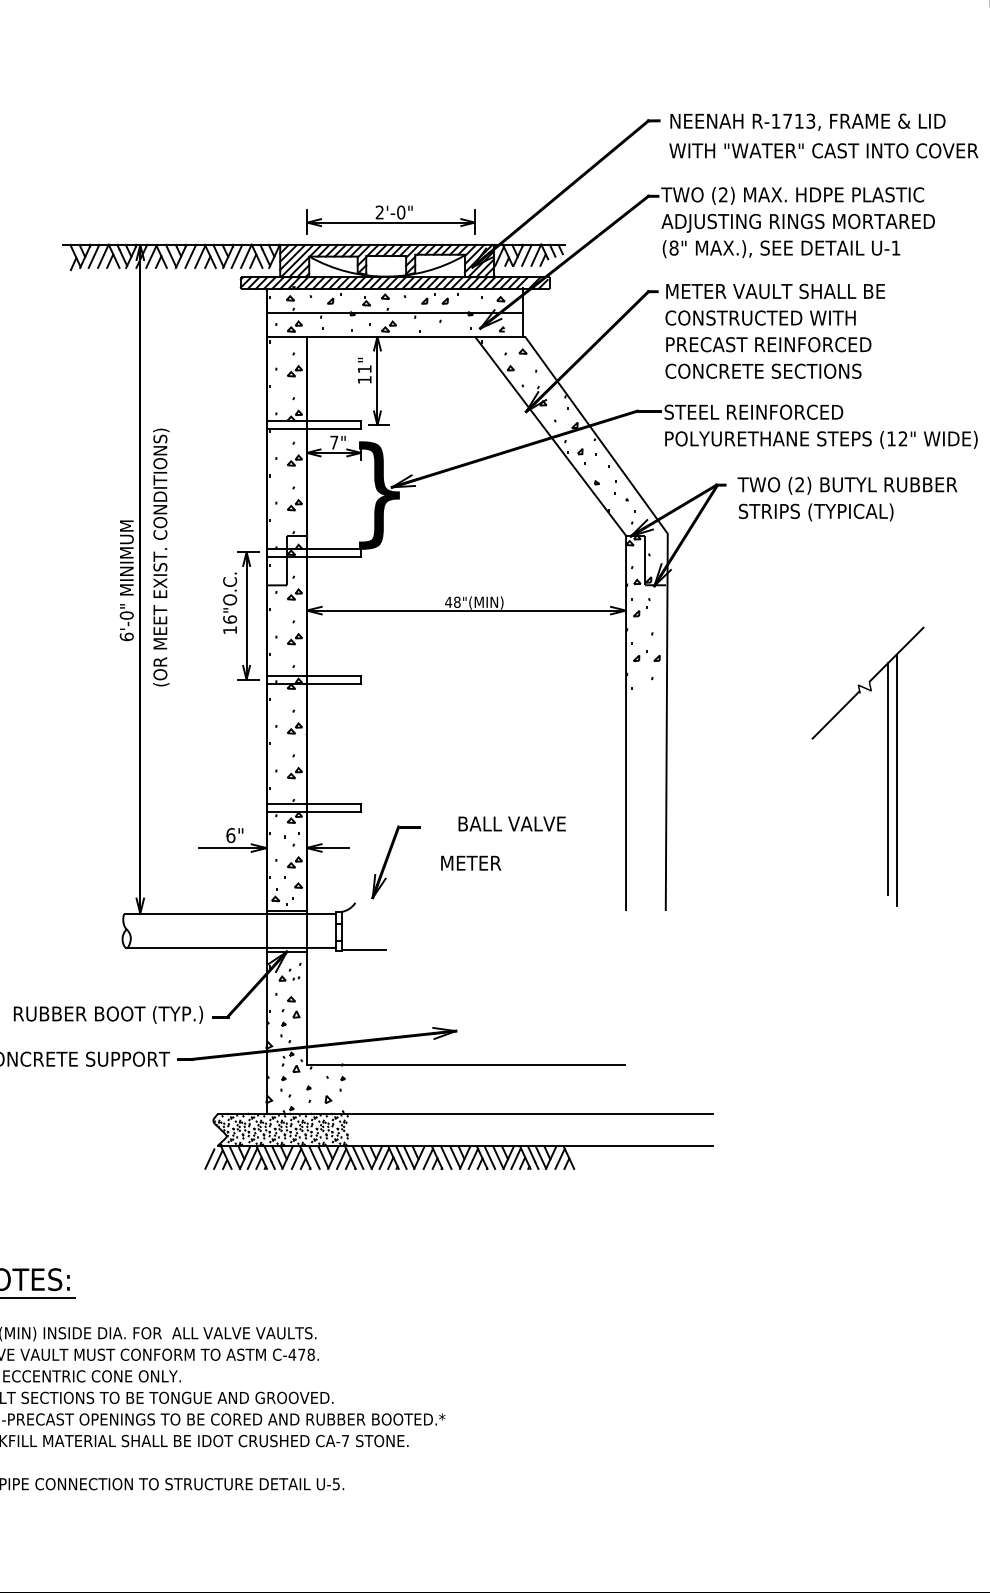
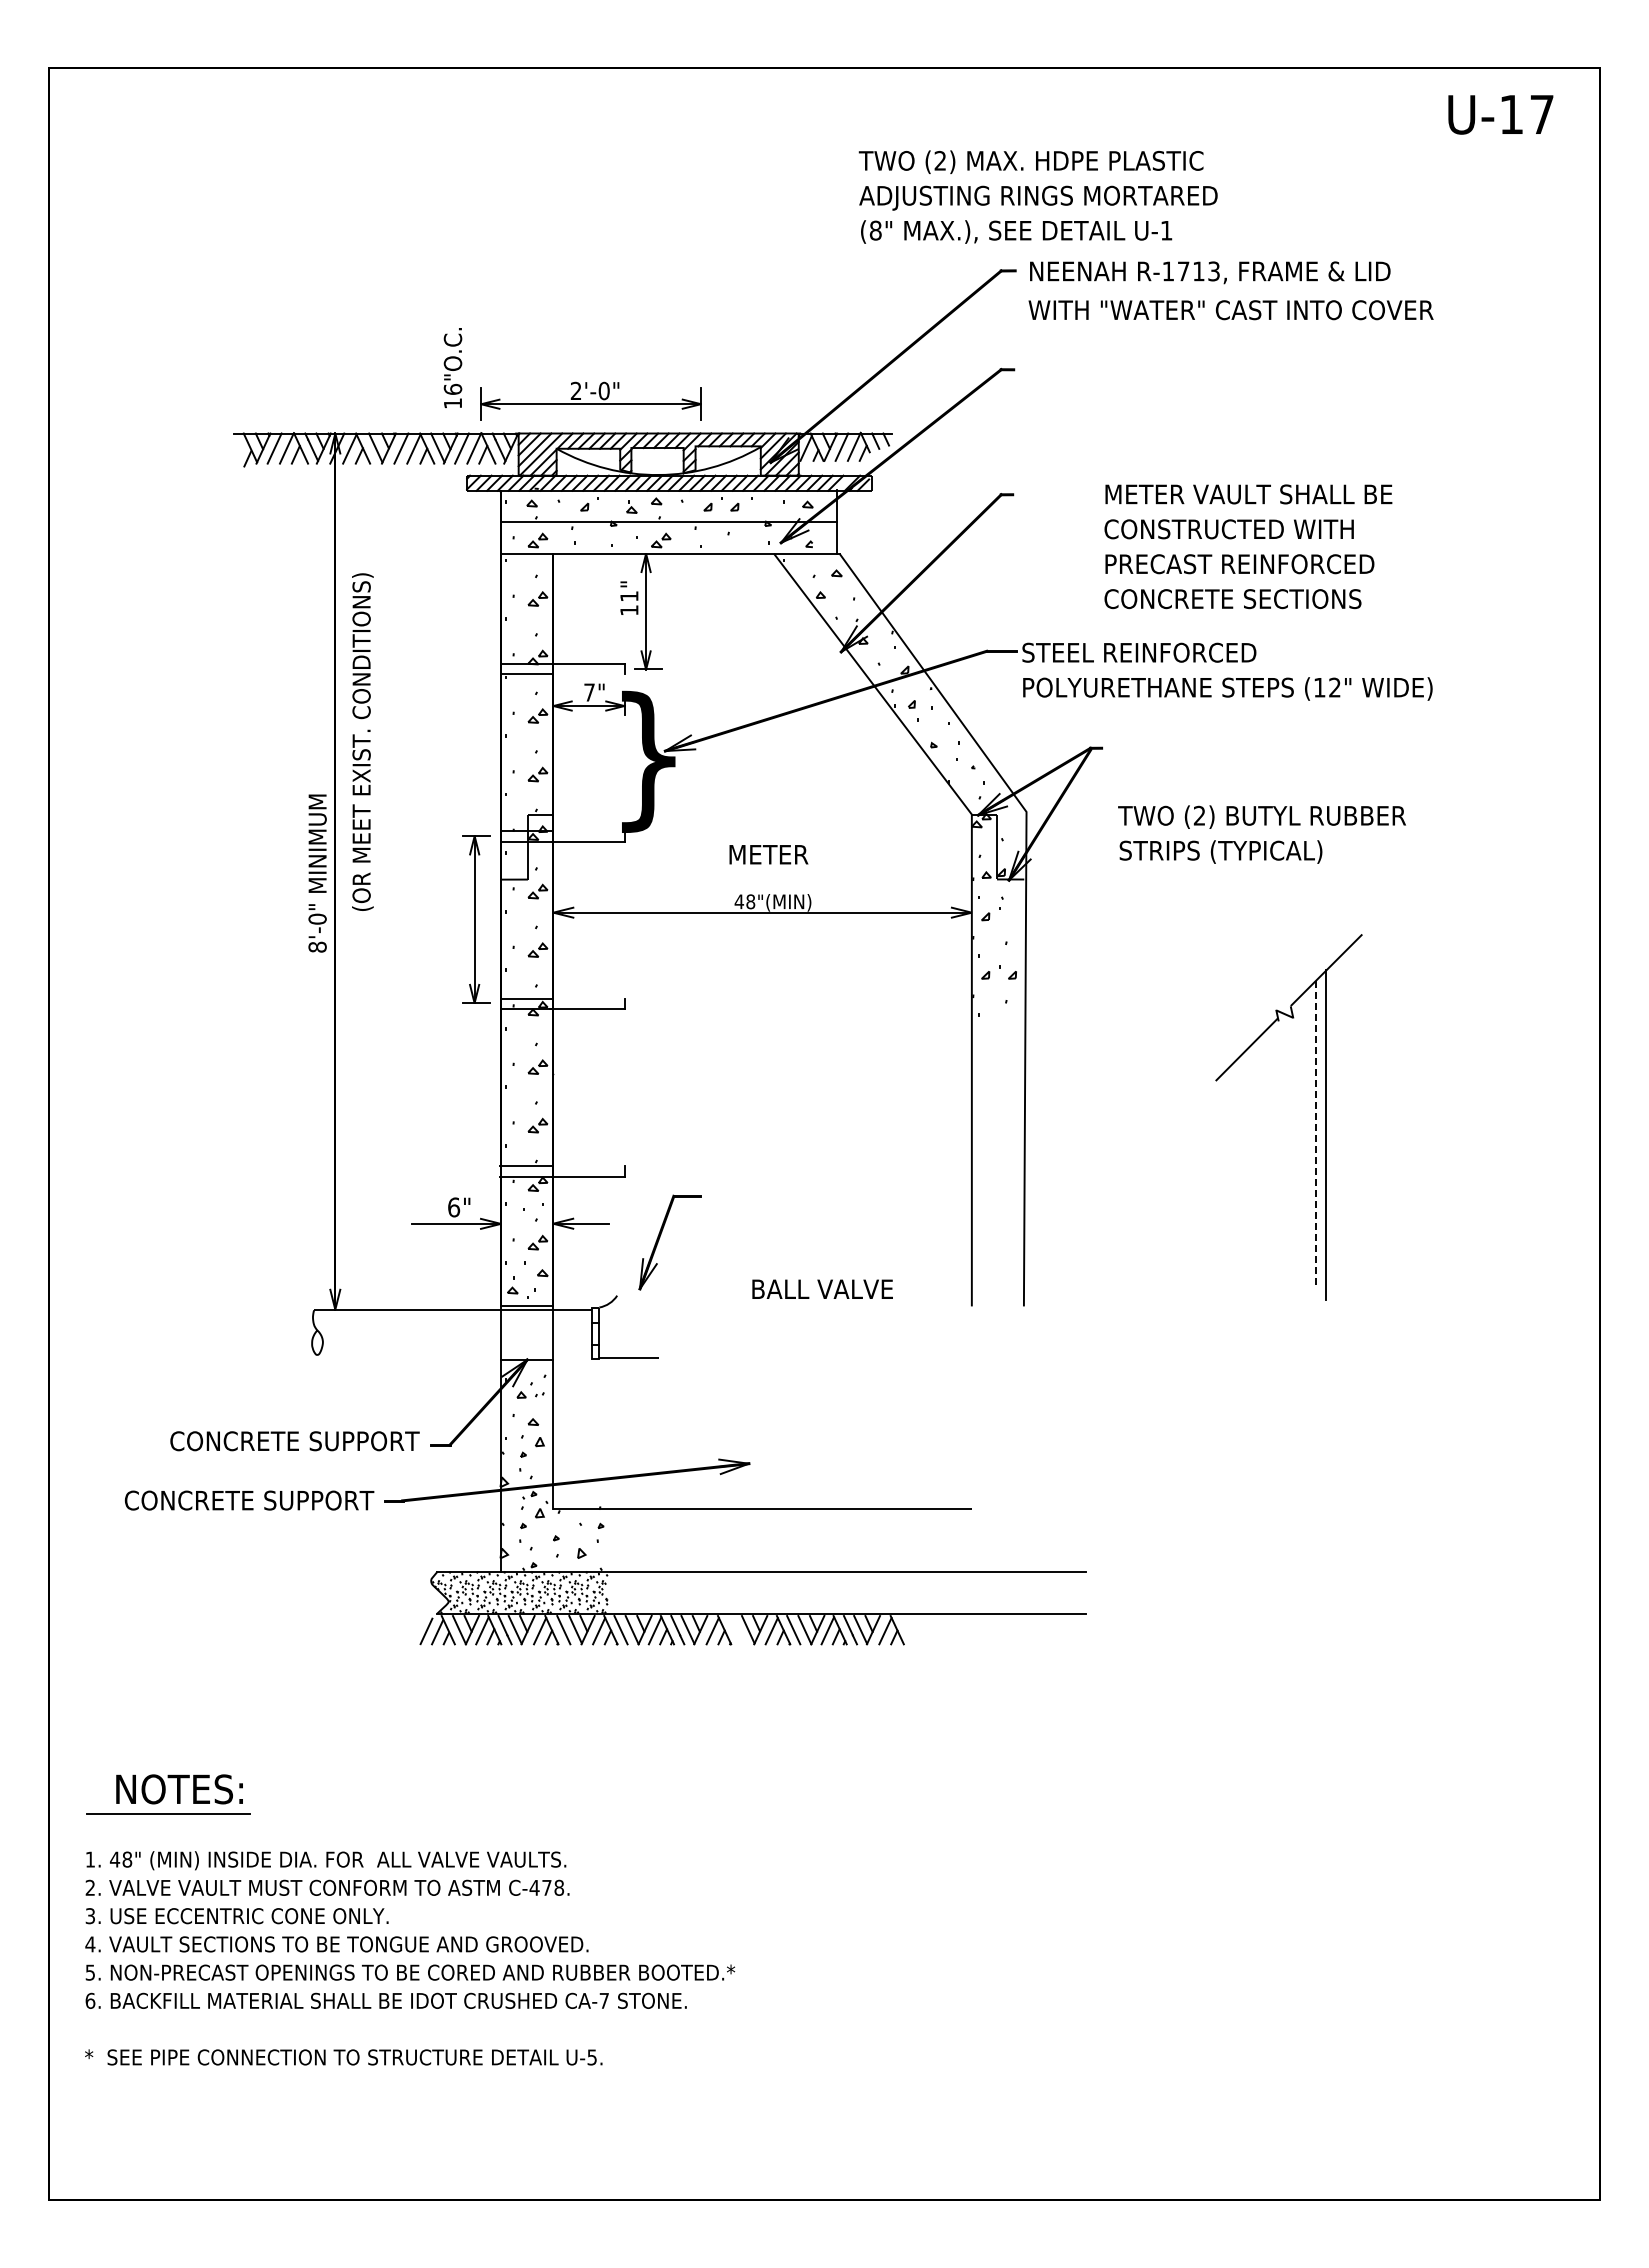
part: (390, 219) -> (590, 400), moved
text: (797, 222) -> (1037, 196), moved
text: (775, 331) -> (1248, 546), moved
line: (333, 428) -> (588, 674), removed
text: (847, 499) -> (1261, 834), moved
line: (332, 548) -> (587, 831), removed
text: (161, 557) -> (362, 741), moved
text: (229, 602) -> (452, 367), moved
text: (126, 636) -> (317, 946), 6'-0" -> 8'-0"
line: (332, 676) -> (587, 998), removed
line: (888, 779) -> (1315, 1133), solid -> dashed
line: (332, 804) -> (587, 1166), removed
text: (512, 823) -> (822, 1288), moved
text: (470, 863) -> (768, 854), moved
line: (231, 947) -> (454, 1354), removed
text: (109, 1014) -> (294, 1442), RUBBER BOOT (TYP.) -> CONCRETE SUPPORT
line: (446, 1158) -> (736, 1630), removed

